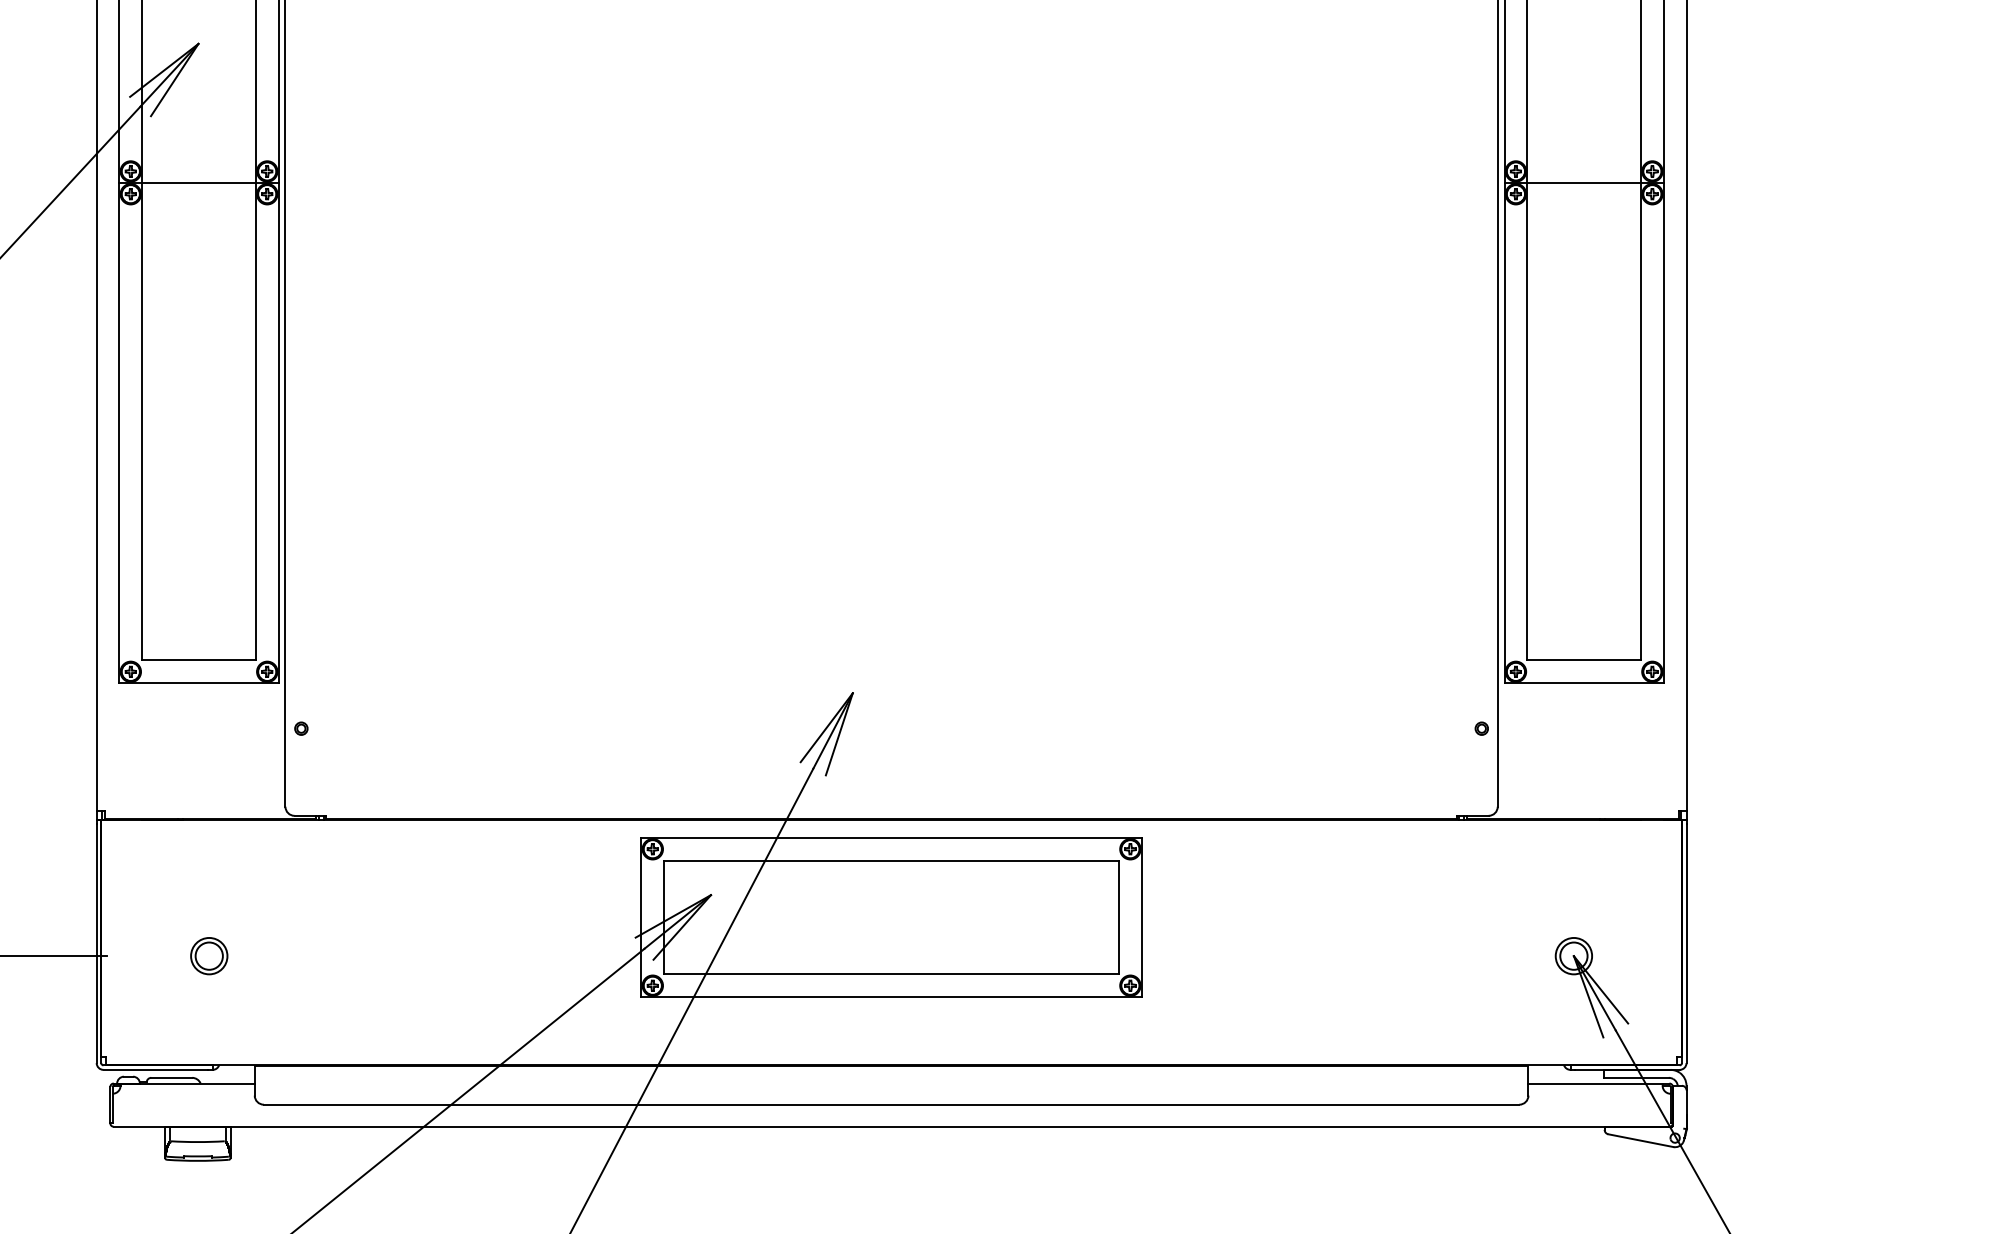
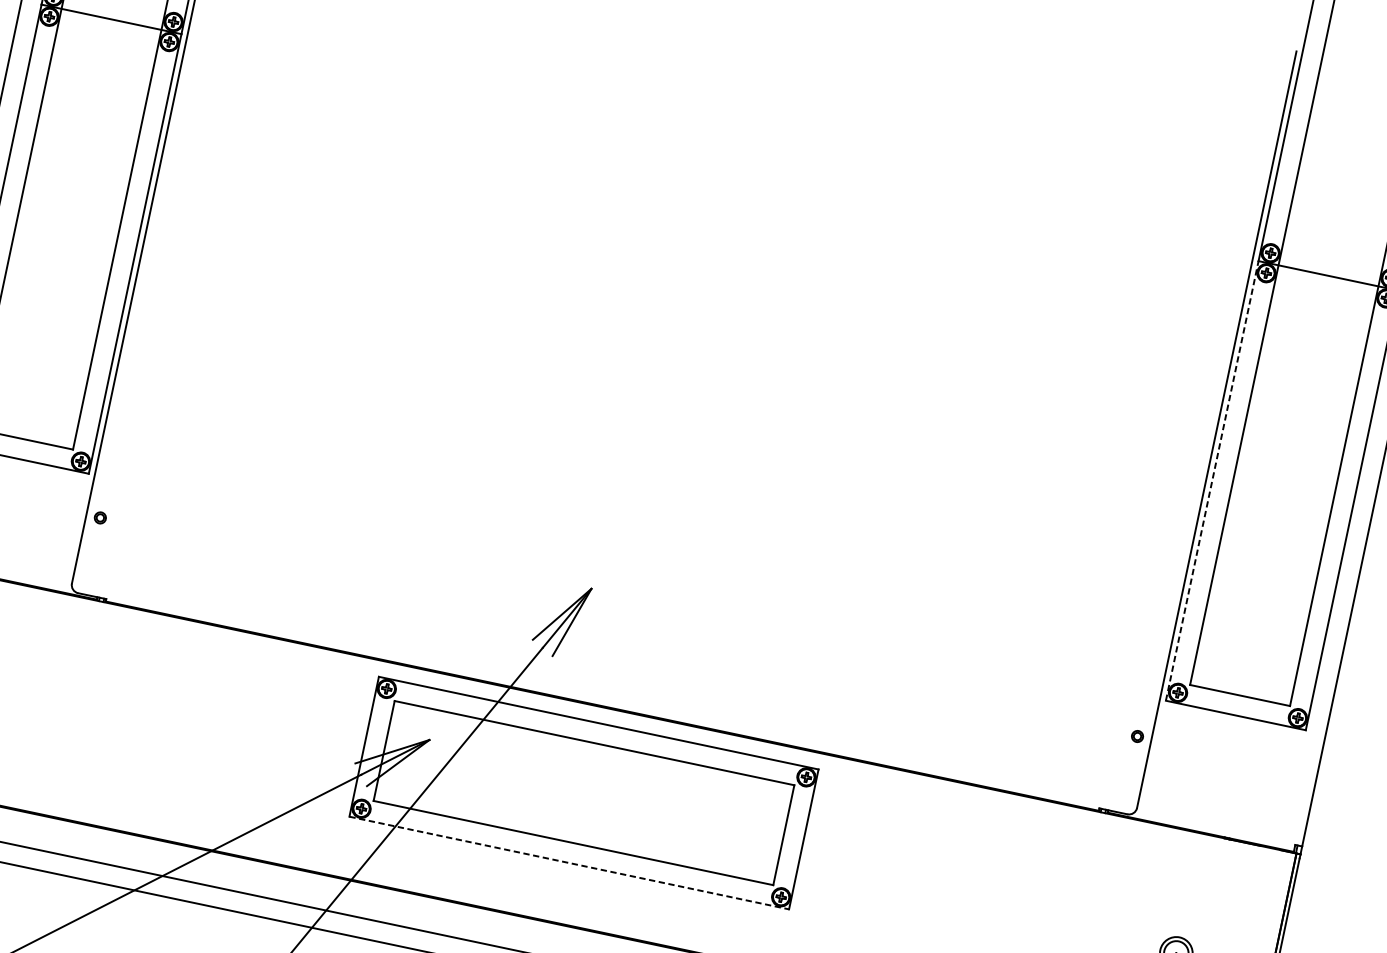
line: (1504, 432) -> (1212, 480), solid -> dashed
line: (892, 997) -> (569, 863), solid -> dashed

